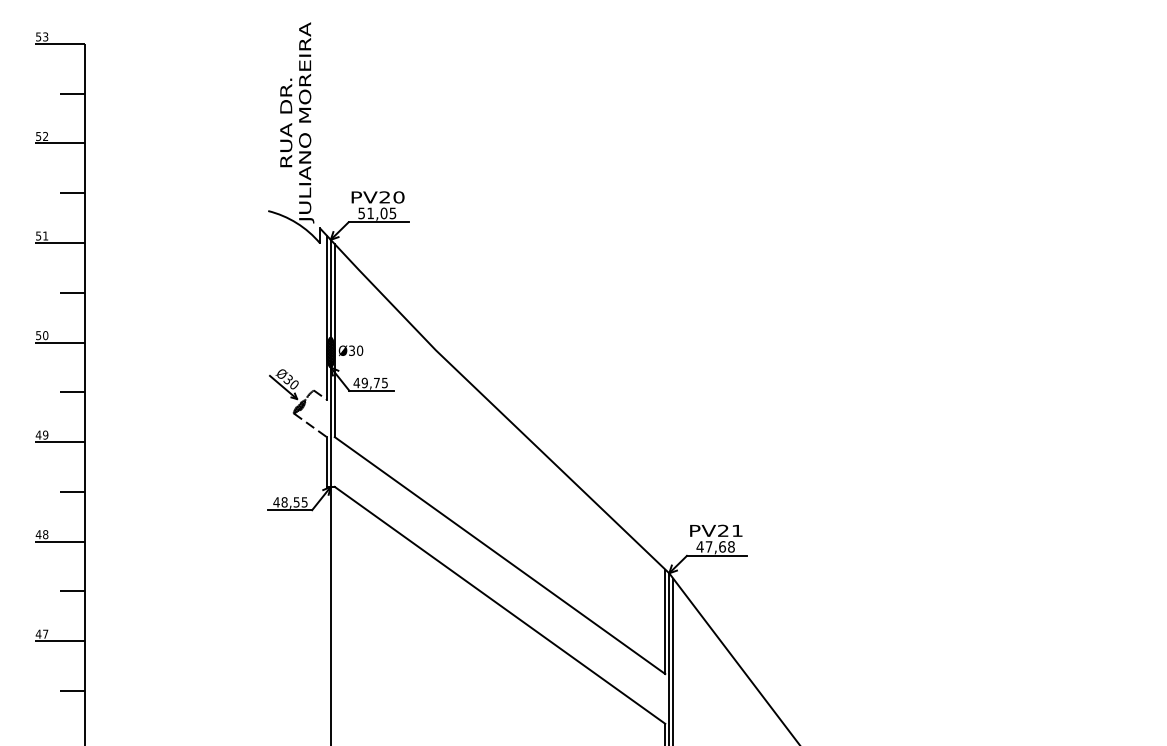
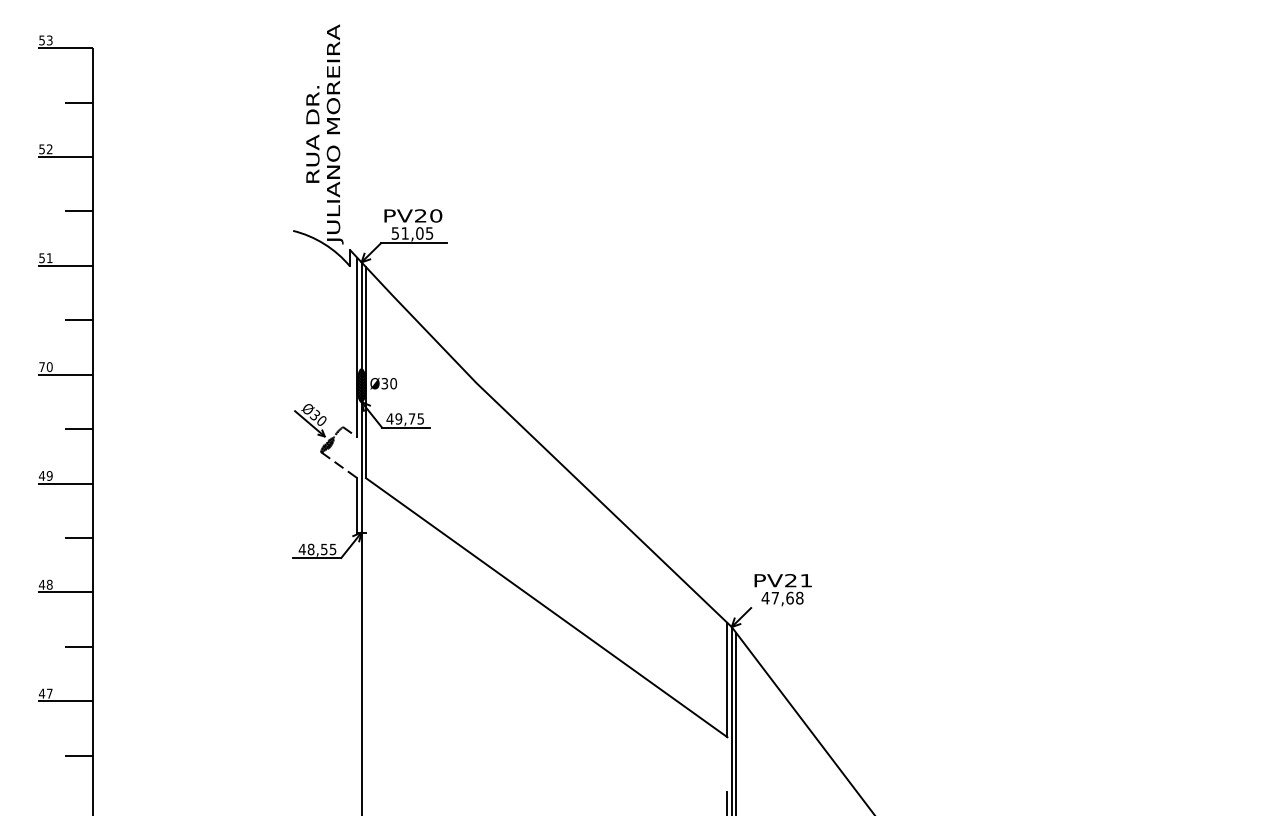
text: (38, 335) -> (41, 367), 50 -> 70
line: (716, 556) -> (783, 608), removed
line: (499, 604) -> (546, 661), removed

